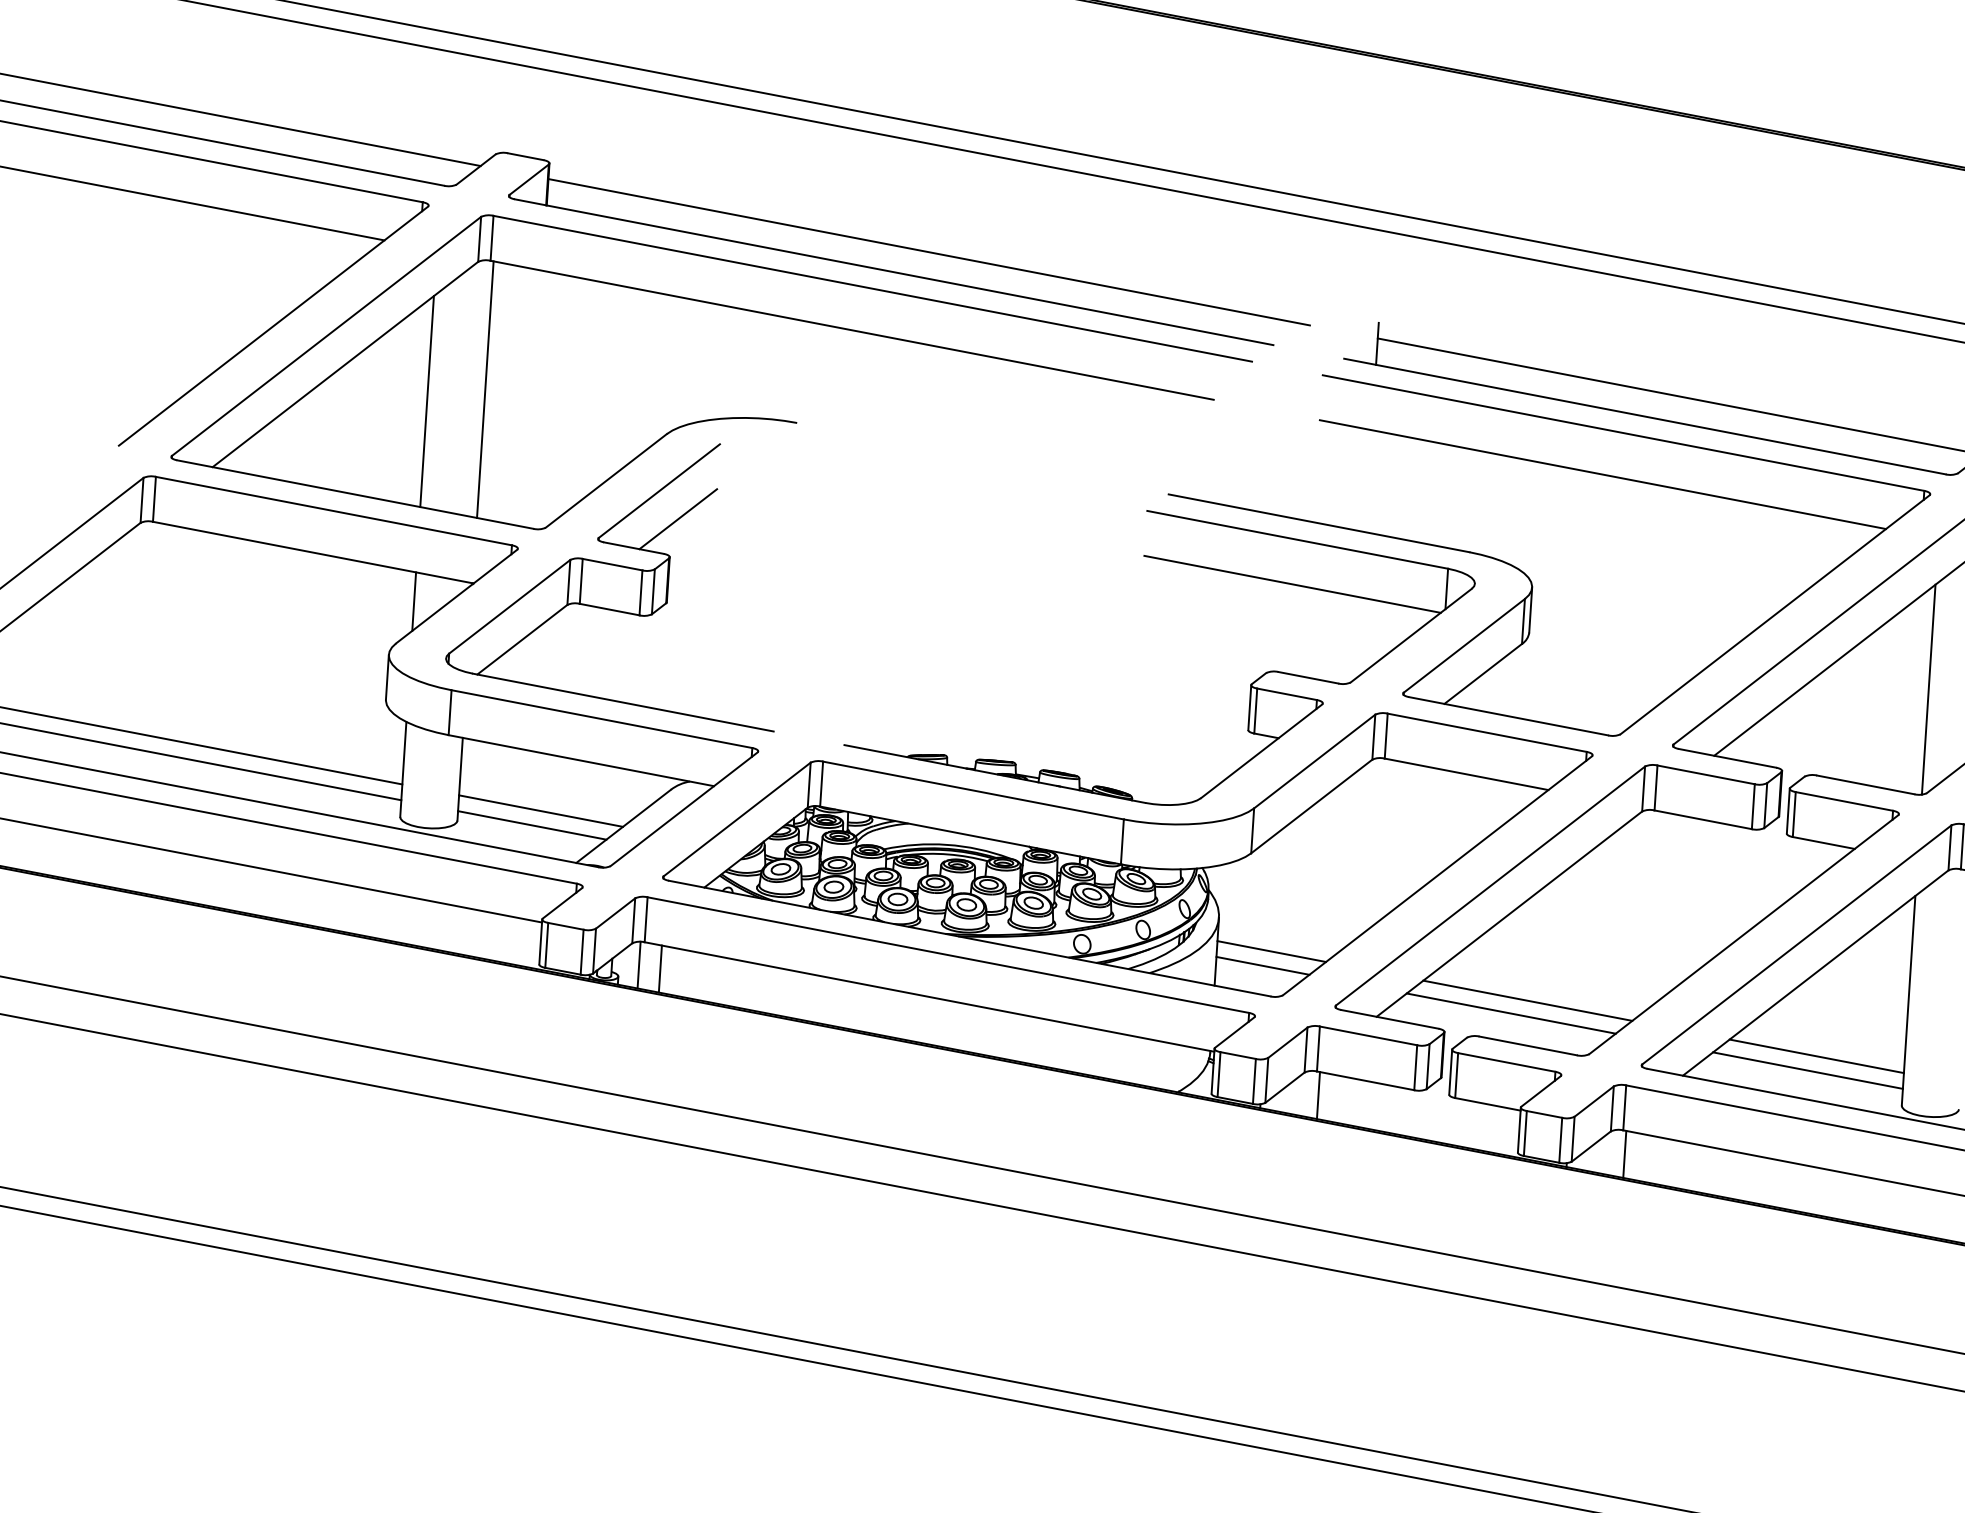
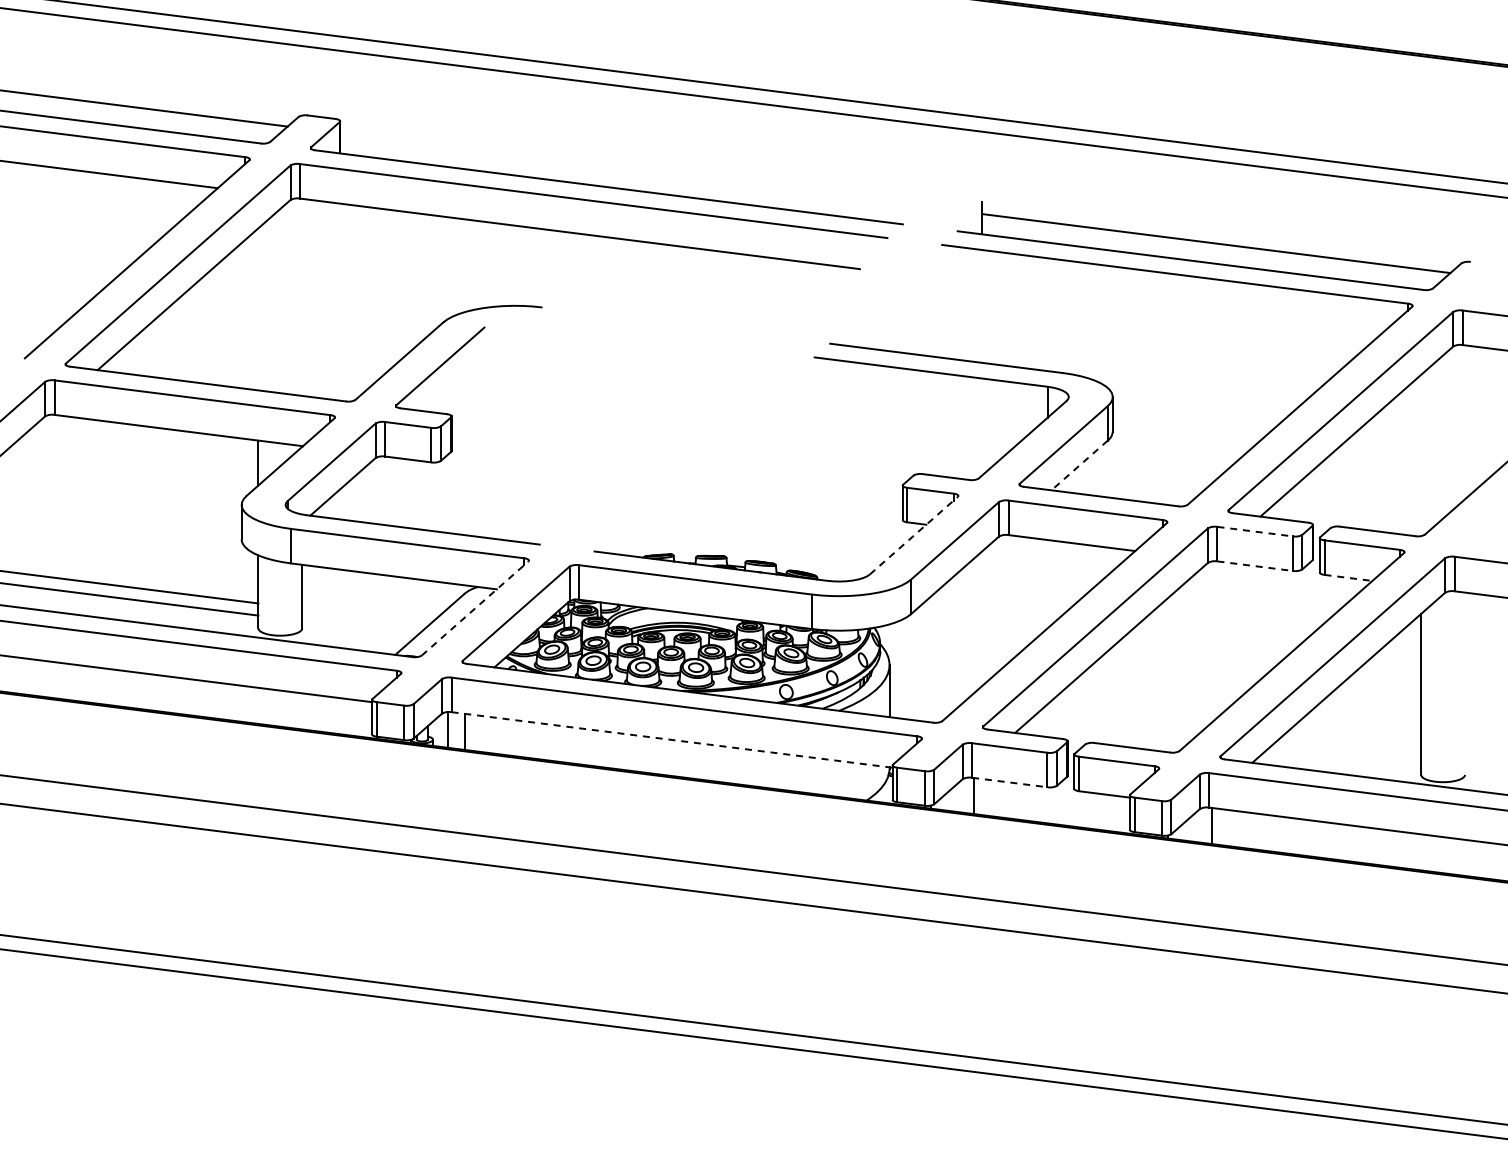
line: (928, 252) -> (634, 170), removed
line: (485, 388) -> (302, 296), removed
line: (427, 401) -> (258, 309), removed
line: (1603, 473) -> (1161, 306), removed
line: (678, 518) -> (456, 386), removed
line: (1292, 583) -> (929, 405), removed
line: (1483, 673) -> (1079, 465), solid -> dashed
line: (1929, 689) -> (1421, 455), removed
line: (1261, 751) -> (913, 535), solid -> dashed
line: (1706, 774) -> (1255, 531), solid -> dashed
line: (684, 809) -> (475, 608), solid -> dashed
line: (540, 810) -> (365, 616), removed
line: (1703, 820) -> (1255, 566), solid -> dashed
line: (531, 825) -> (359, 628), removed
line: (1823, 842) -> (1348, 577), solid -> dashed
line: (1271, 950) -> (931, 687), removed
line: (1262, 965) -> (925, 699), removed
line: (929, 997) -> (672, 740), solid -> dashed
line: (1527, 1001) -> (1129, 713), removed
line: (1510, 1013) -> (1117, 723), removed
line: (1816, 1055) -> (1353, 740), removed
line: (1807, 1070) -> (1347, 752), removed
line: (1365, 1080) -> (1009, 782), solid -> dashed

